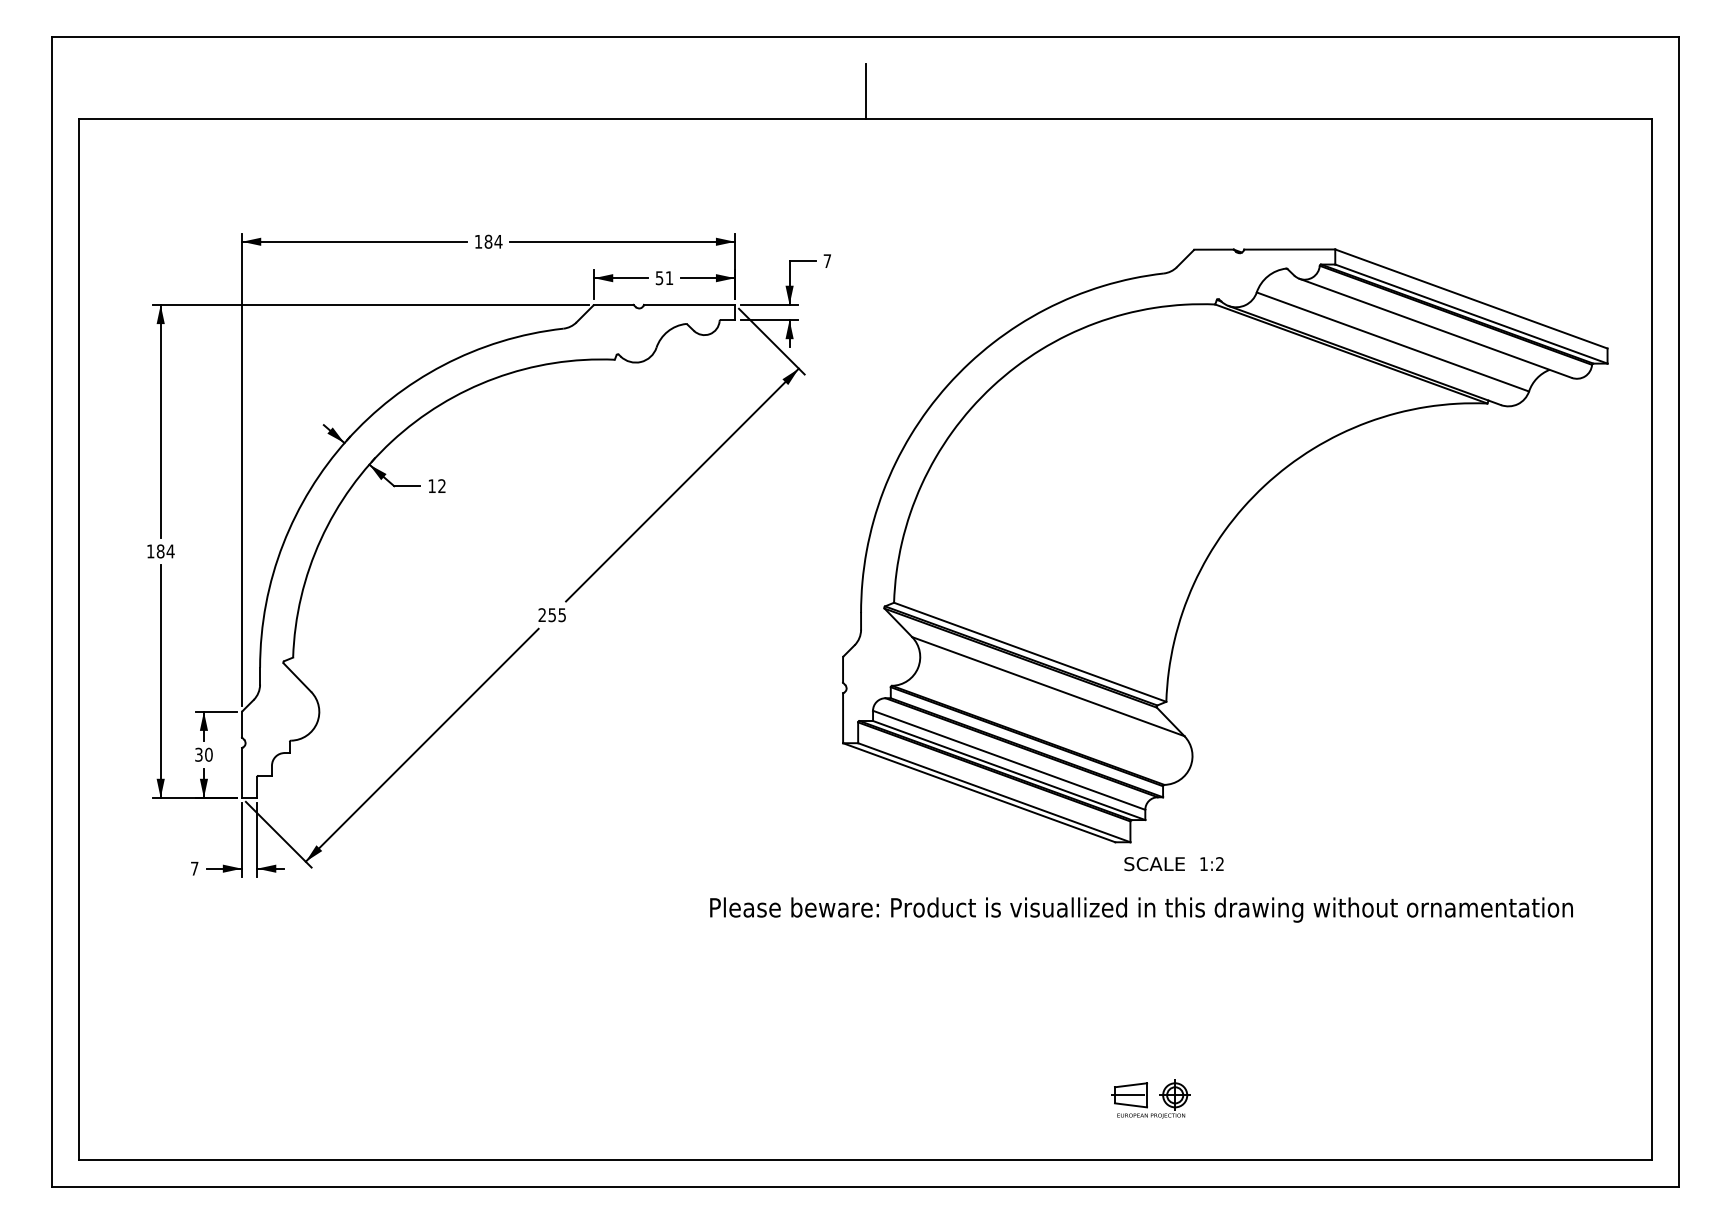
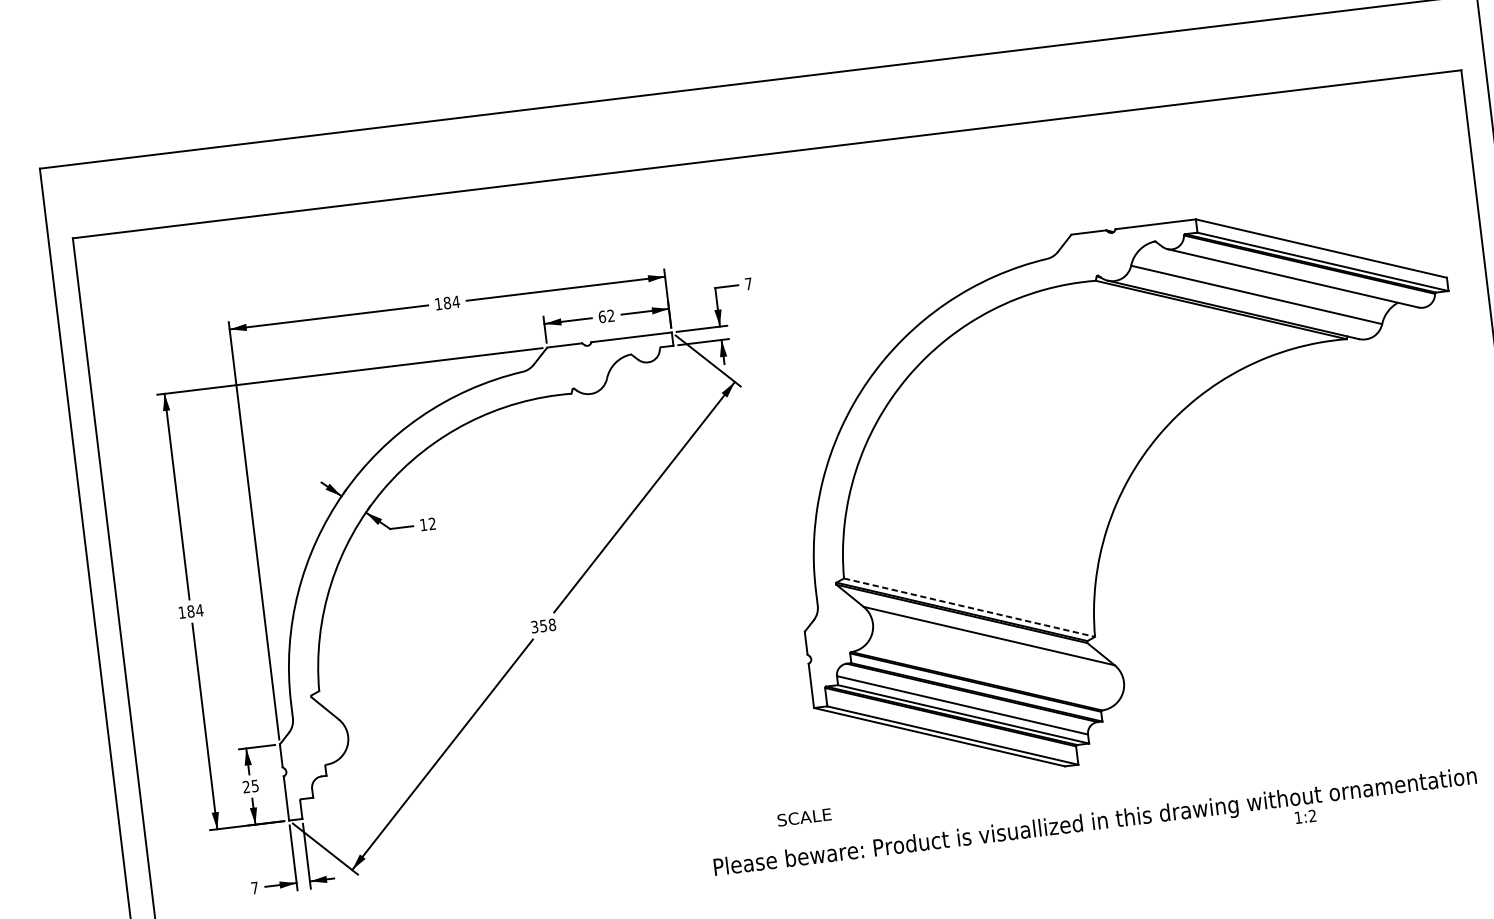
line: (865, 91) -> (764, 130), removed
text: (664, 278) -> (606, 316), 51 -> 62
text: (552, 615) -> (543, 626), 255 -> 358
line: (1030, 652) -> (969, 607), solid -> dashed
text: (203, 754) -> (250, 786), 30 -> 25
text: (1211, 863) -> (1305, 816), moved
text: (1154, 864) -> (804, 817), moved

